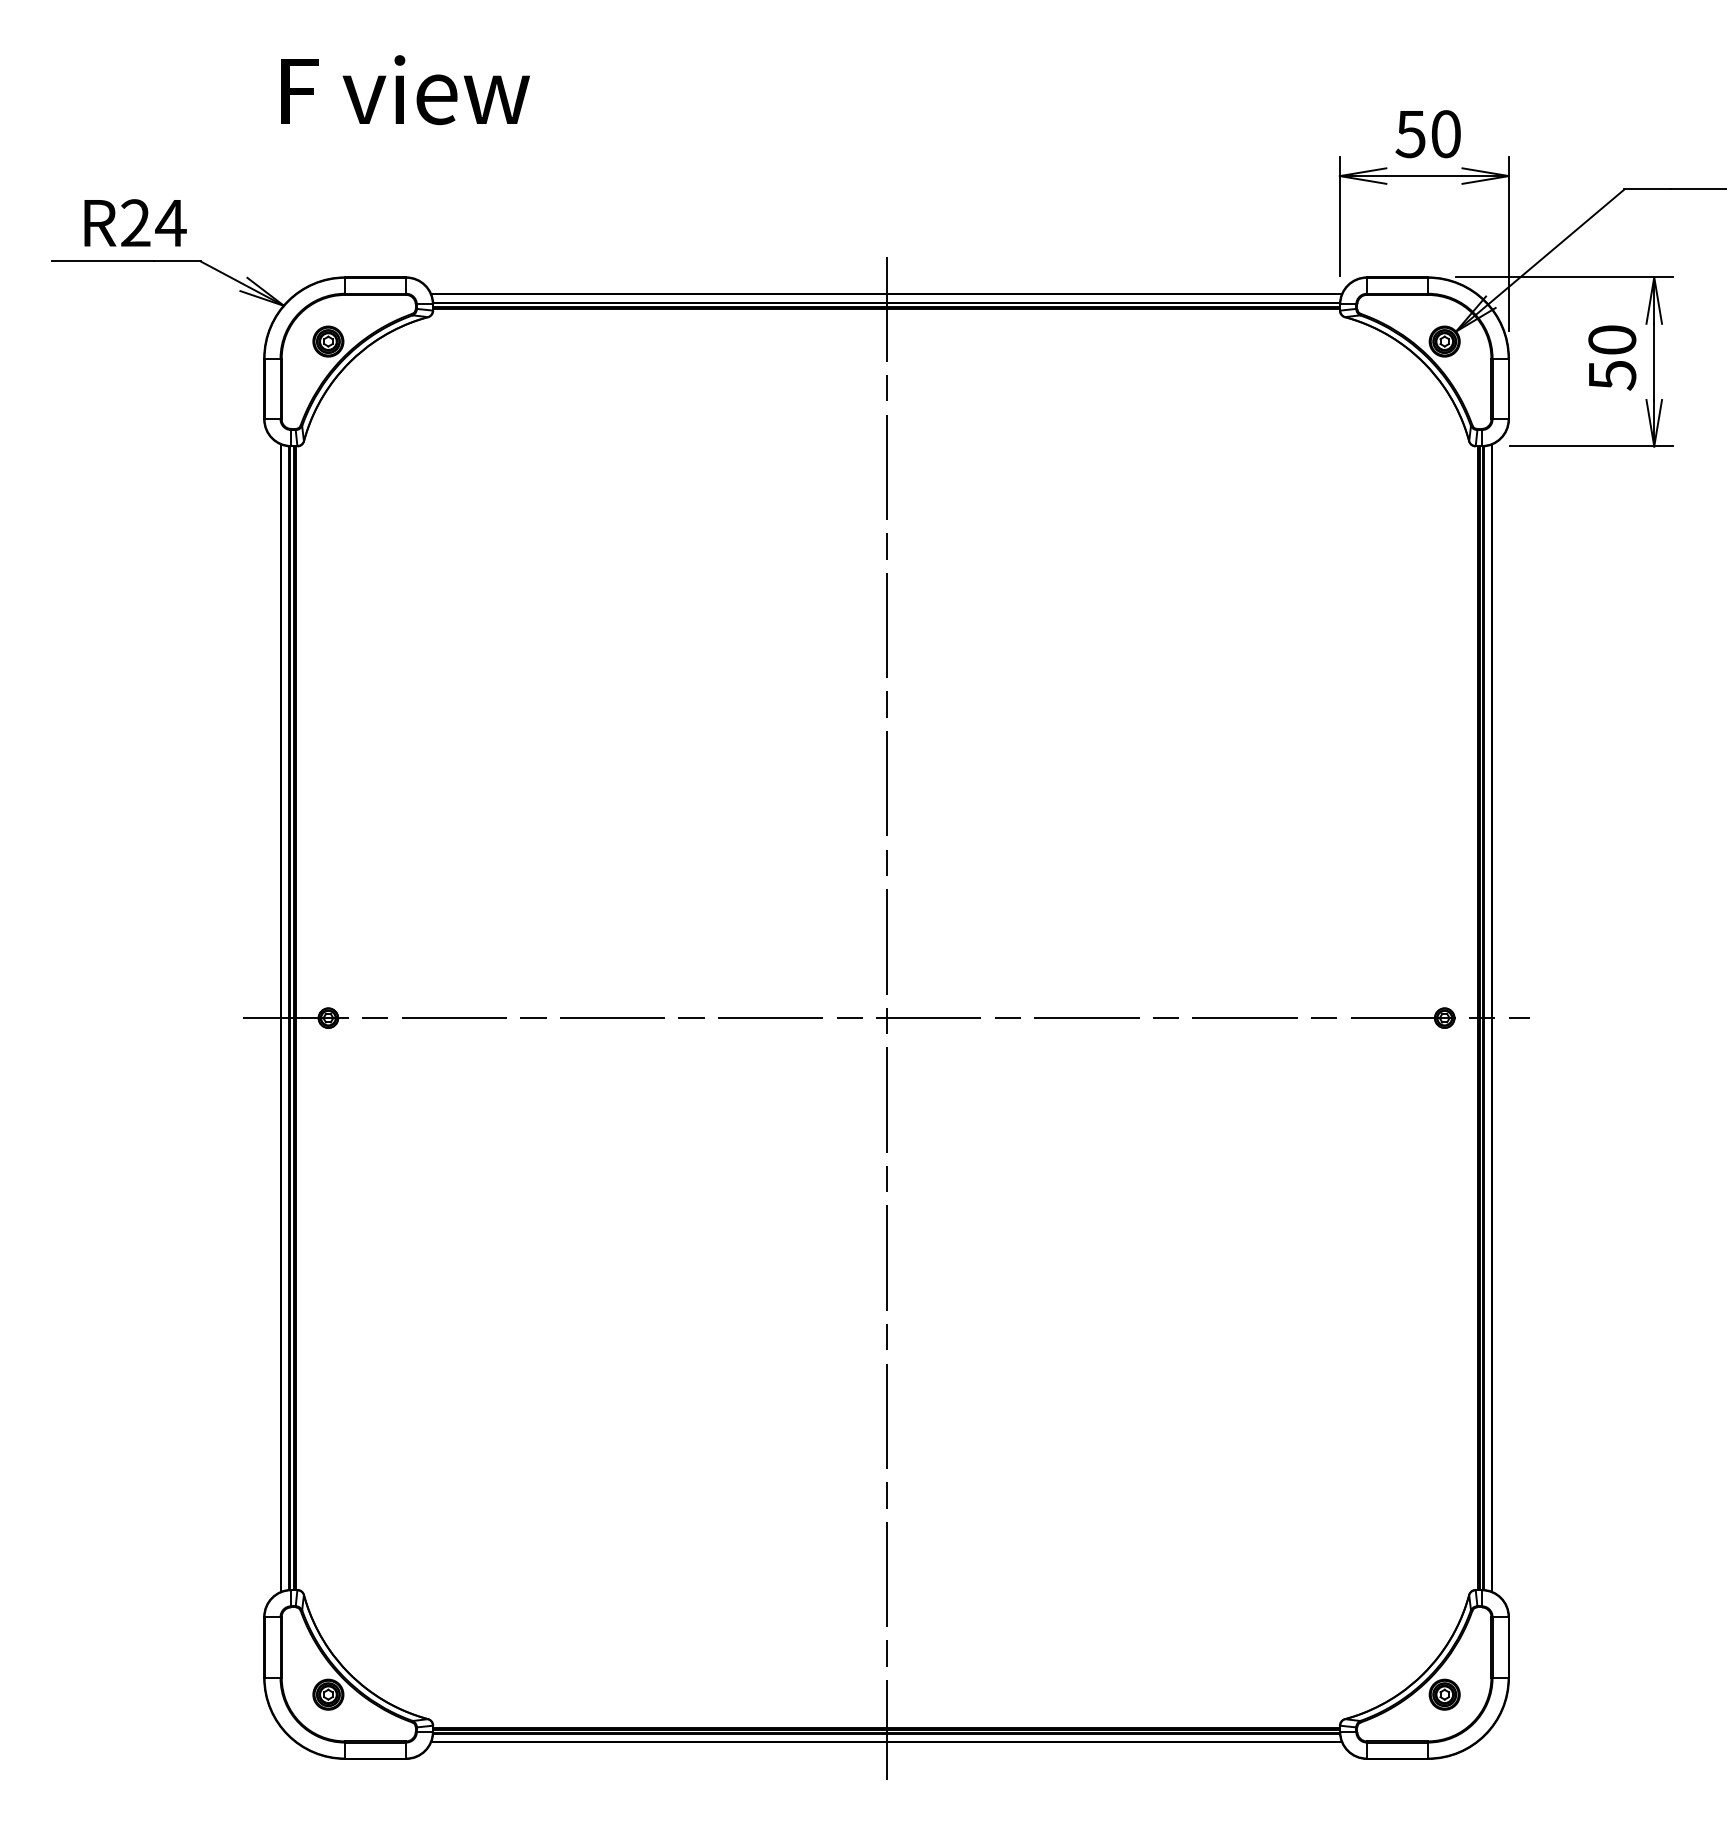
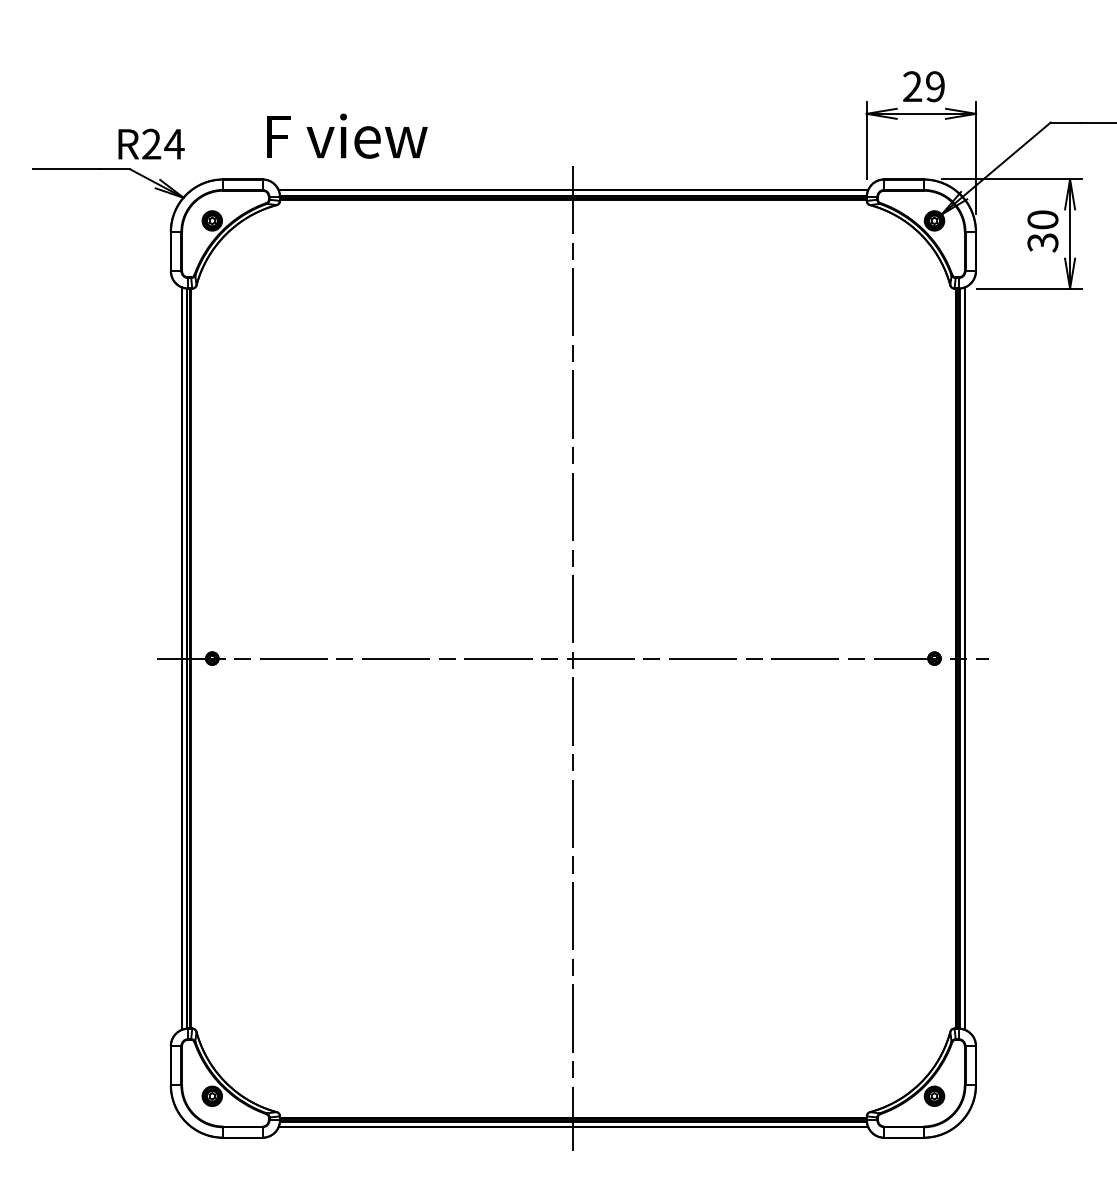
text: (405, 89) -> (347, 135), moved
text: (1427, 133) -> (923, 86), 50 -> 29
text: (135, 221) -> (151, 143), moved
text: (1611, 374) -> (1042, 242), 50 -> 30

